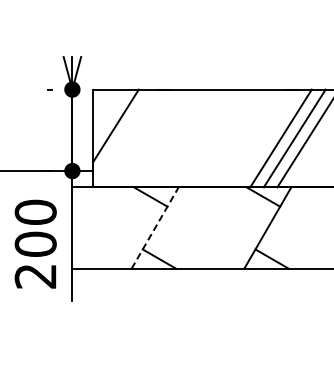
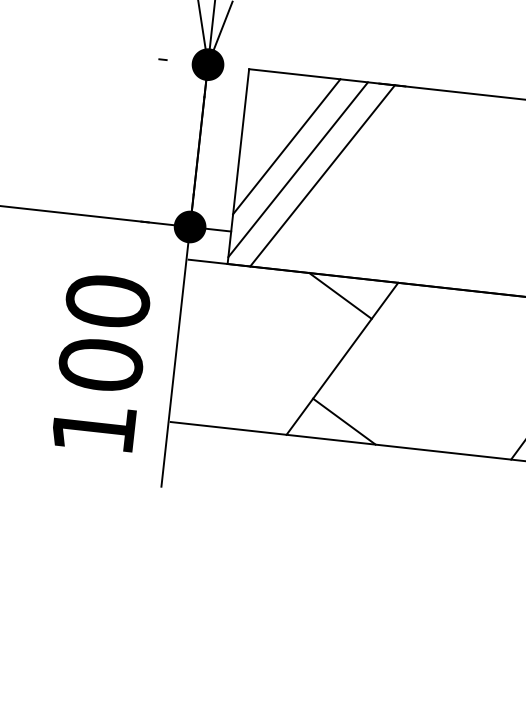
line: (122, 136) -> (297, 169), added
line: (135, 138) -> (322, 175), added
line: (155, 227) -> (343, 357), dashed -> solid
text: (35, 276) -> (93, 428), 200 -> 100

